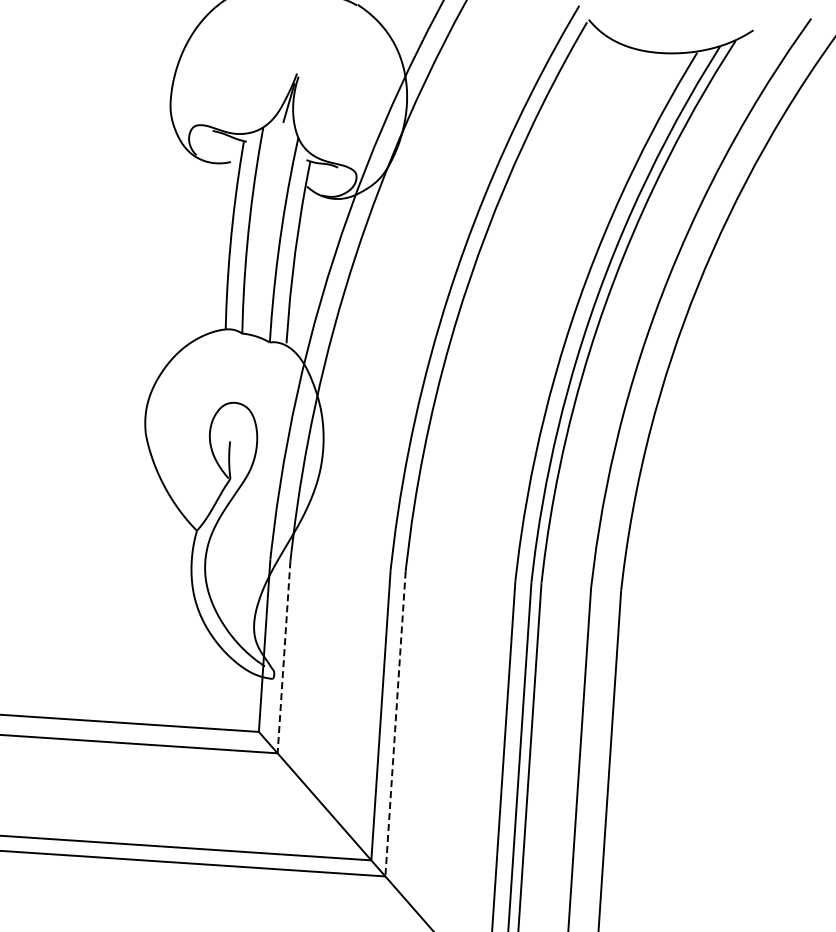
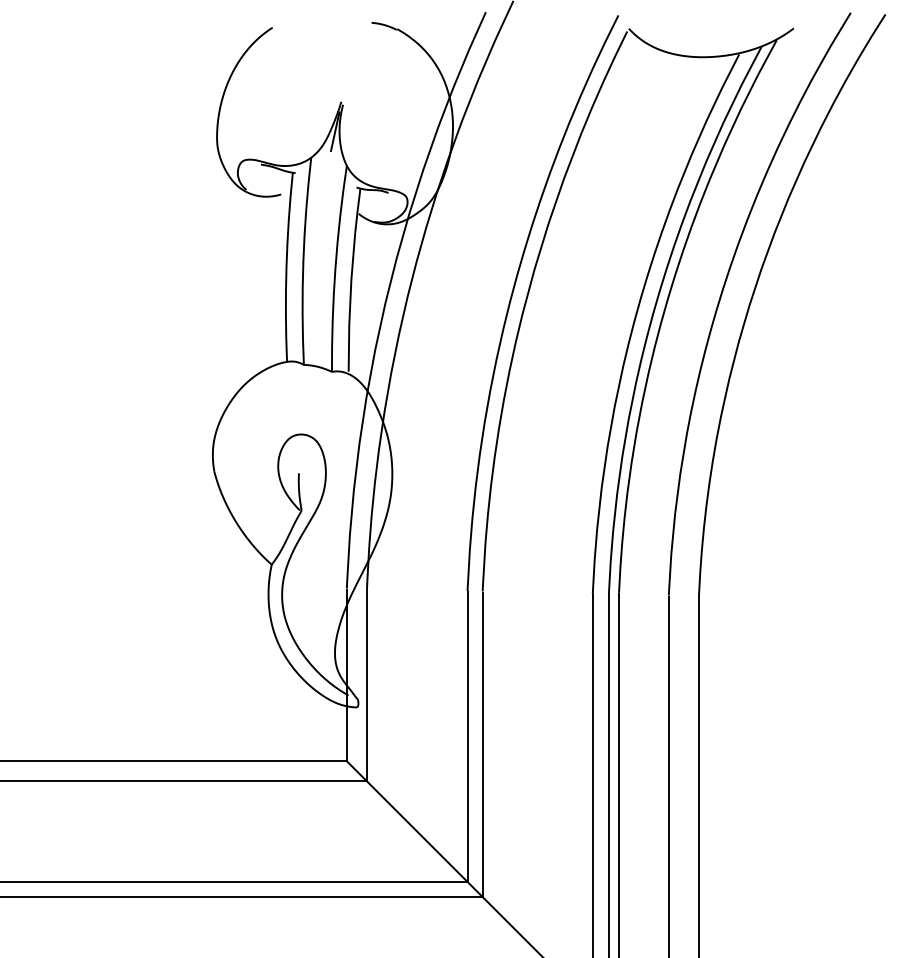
line: (284, 657) -> (367, 685), dashed -> solid
line: (395, 724) -> (482, 744), dashed -> solid

